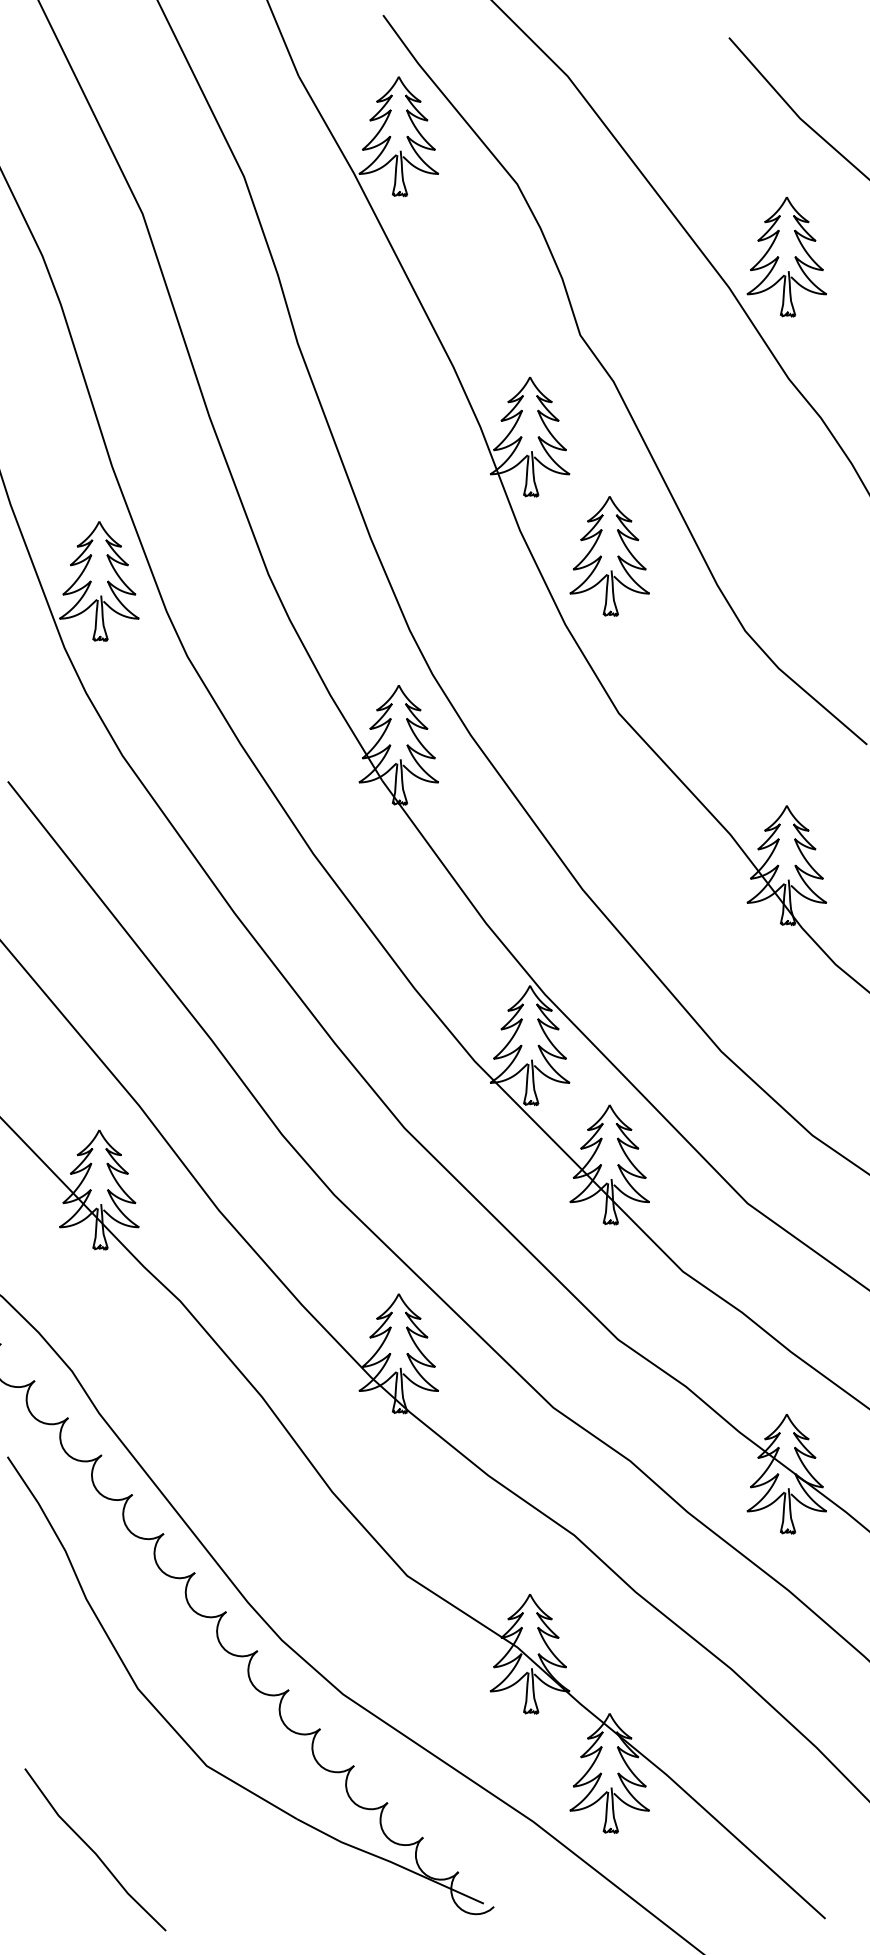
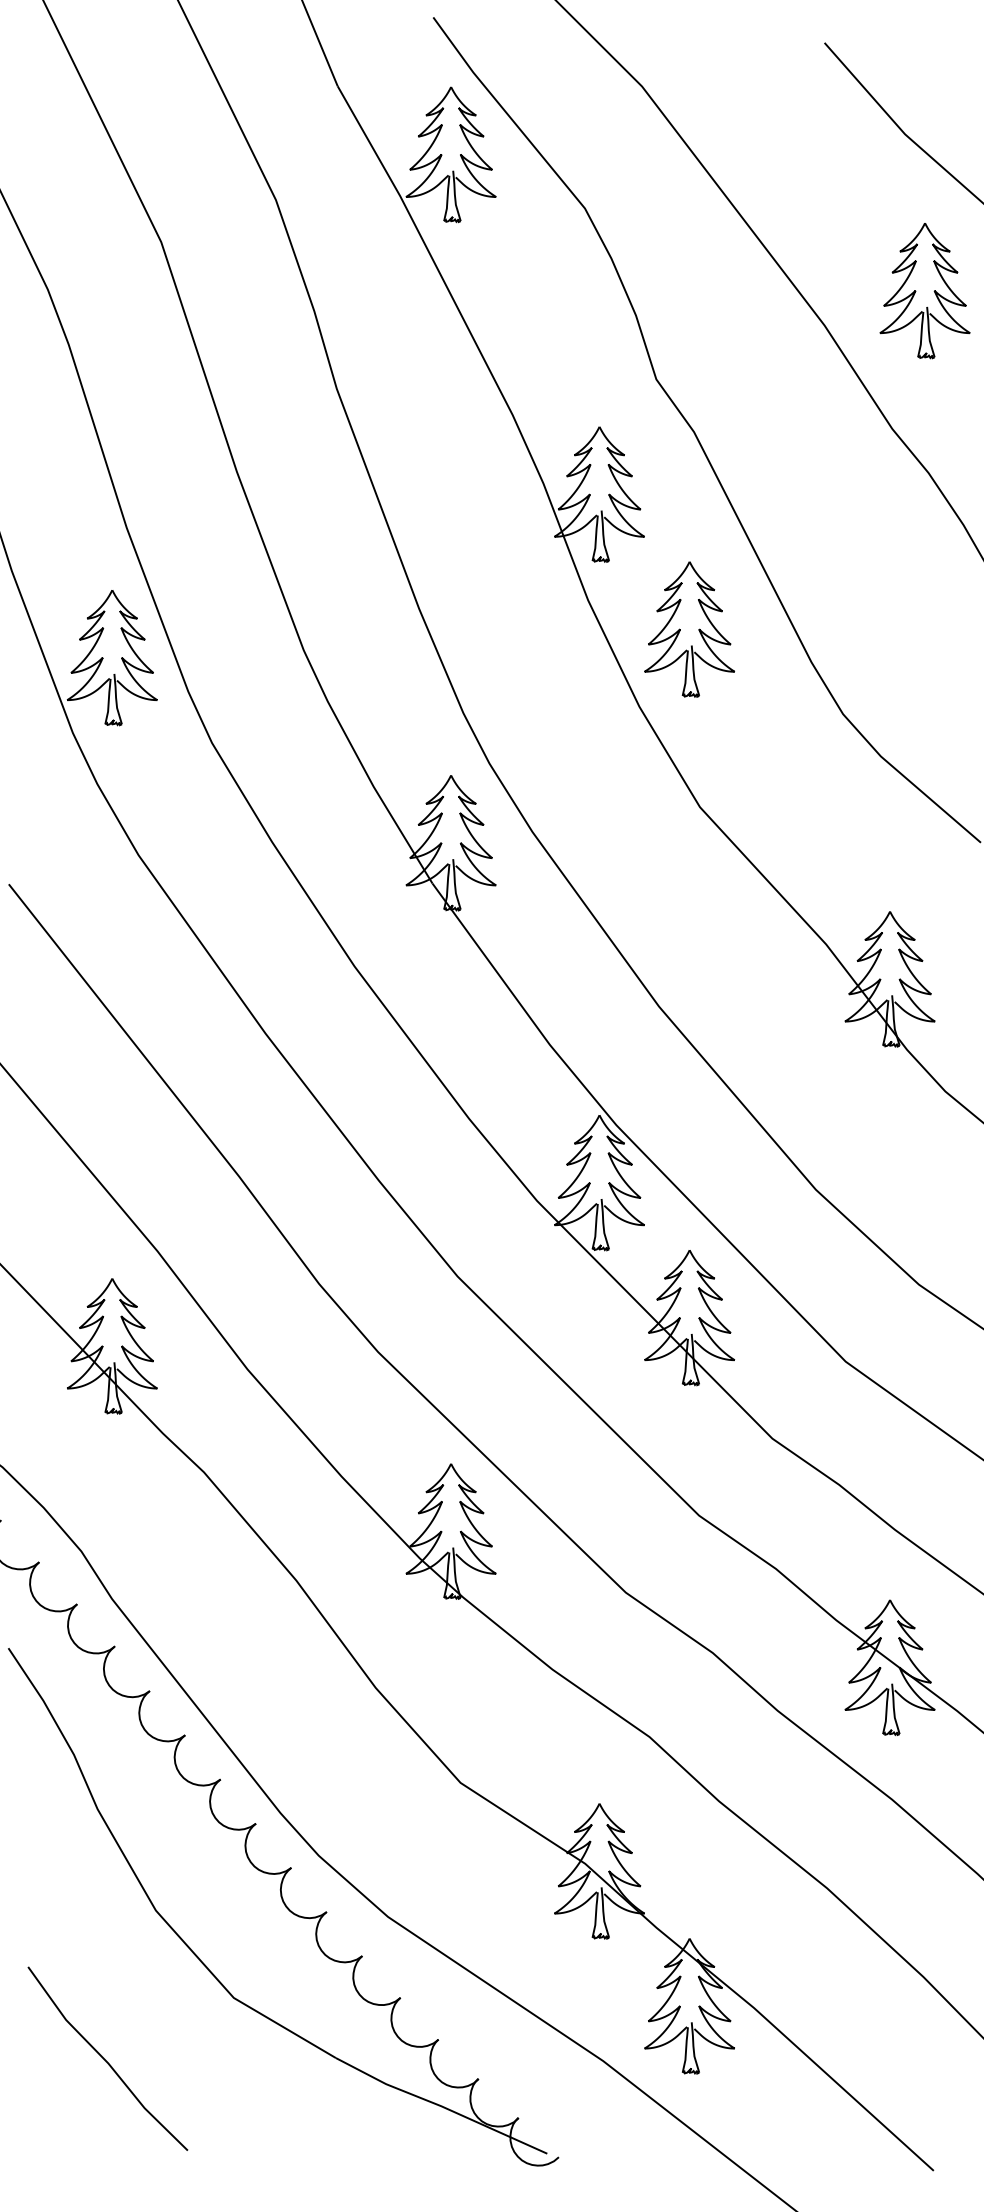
part: (786, 257) -> (924, 291), moved
line: (93, 1850) -> (105, 2059), moved

